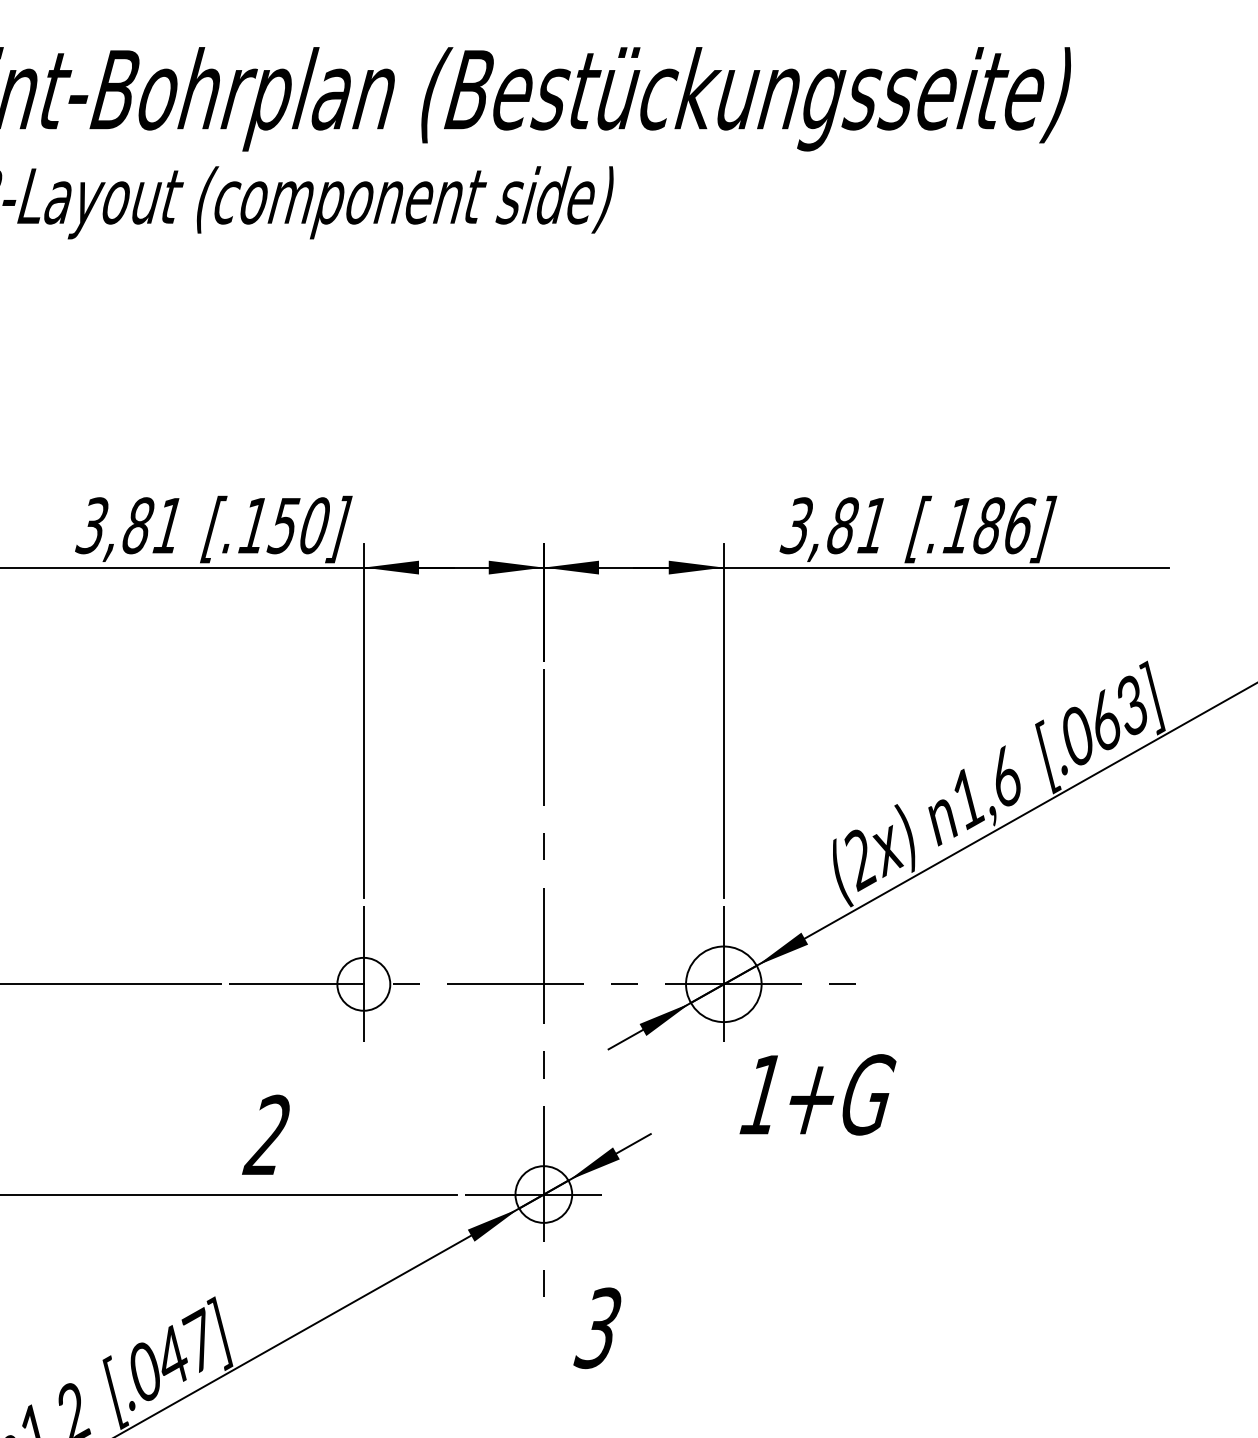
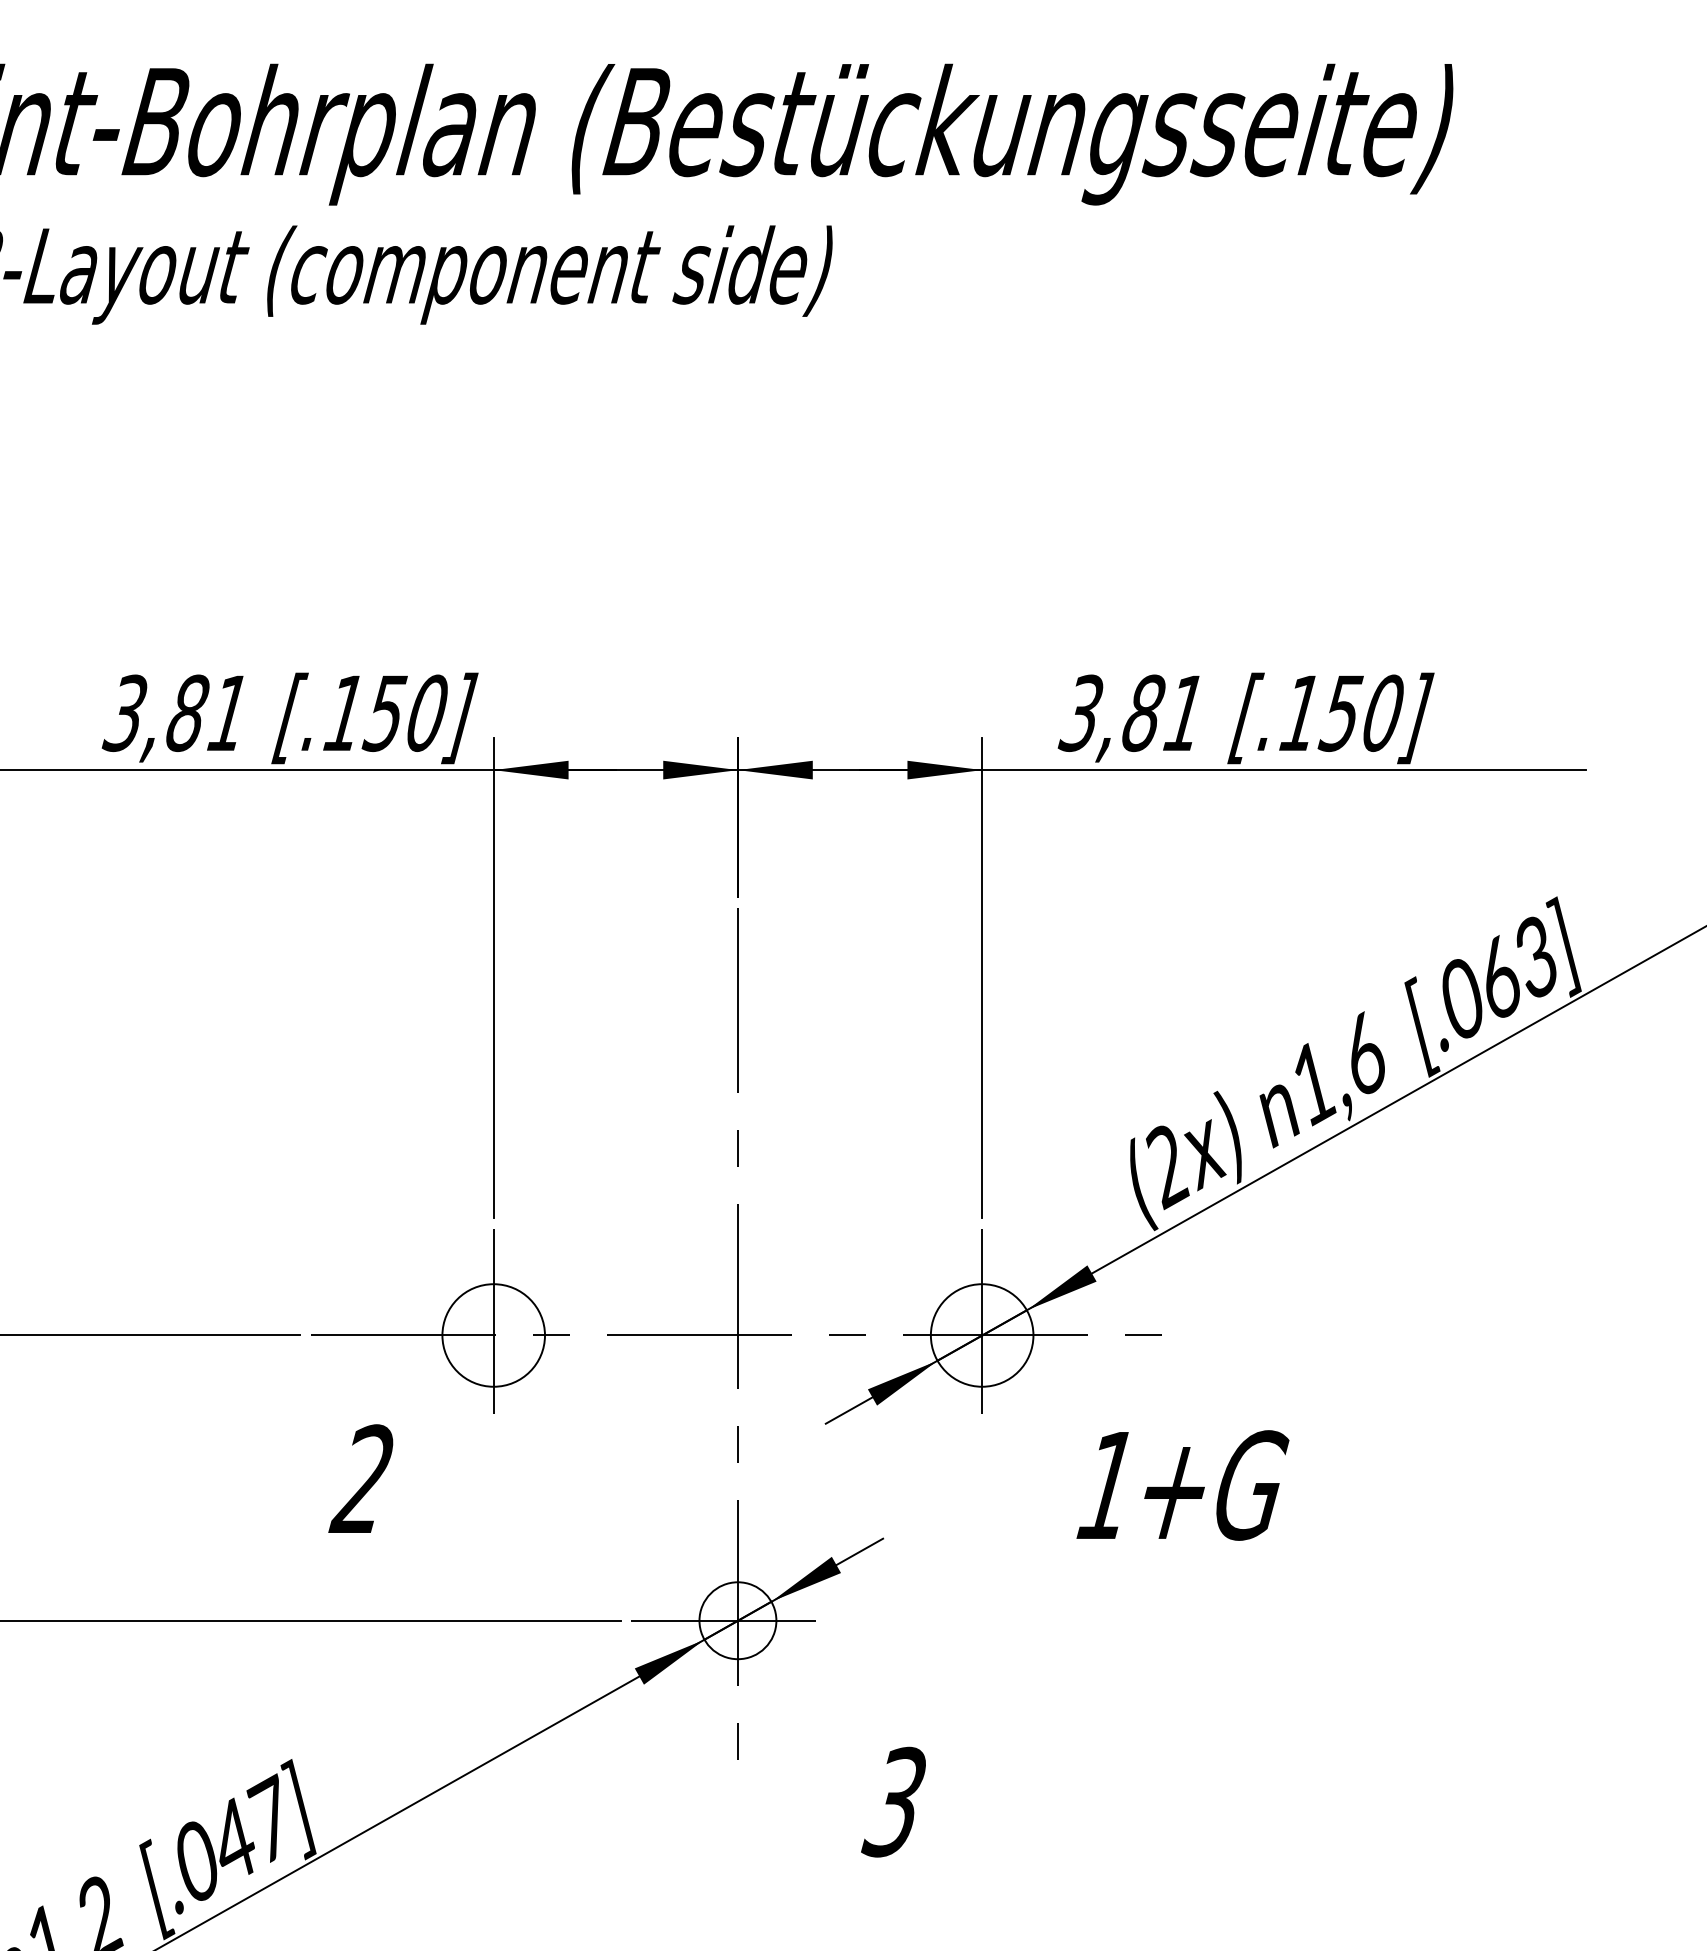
text: (1003, 525) -> (1361, 713), [.186] -> [.150]
circle: (363, 984) -> (493, 1335), size x1.43
text: (817, 1094) -> (1182, 1485), moved
text: (265, 1134) -> (360, 1478), moved
text: (597, 1327) -> (893, 1801), moved

